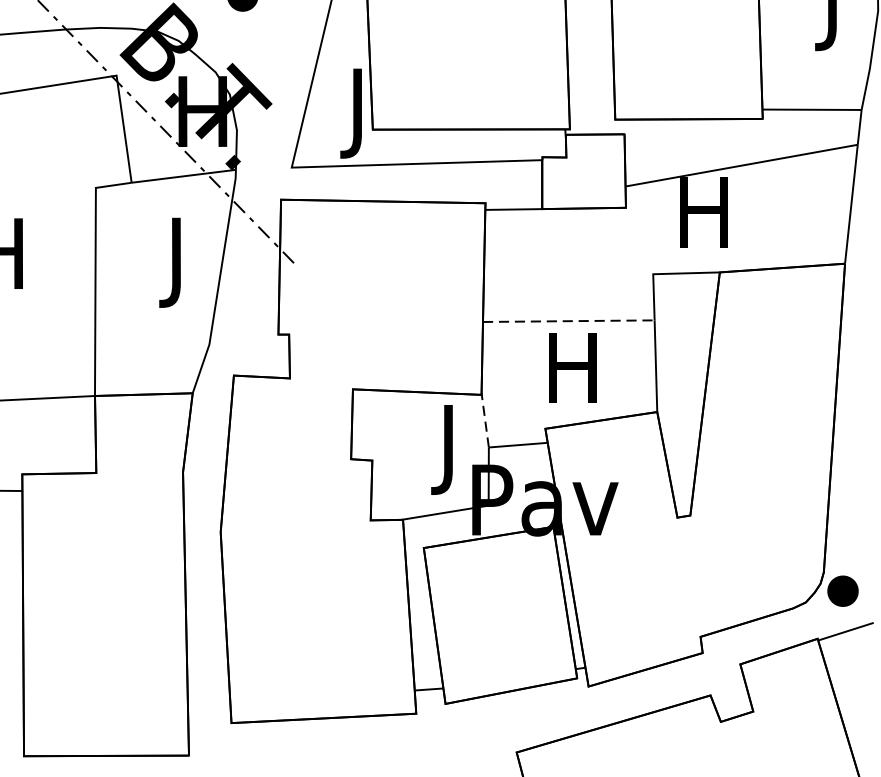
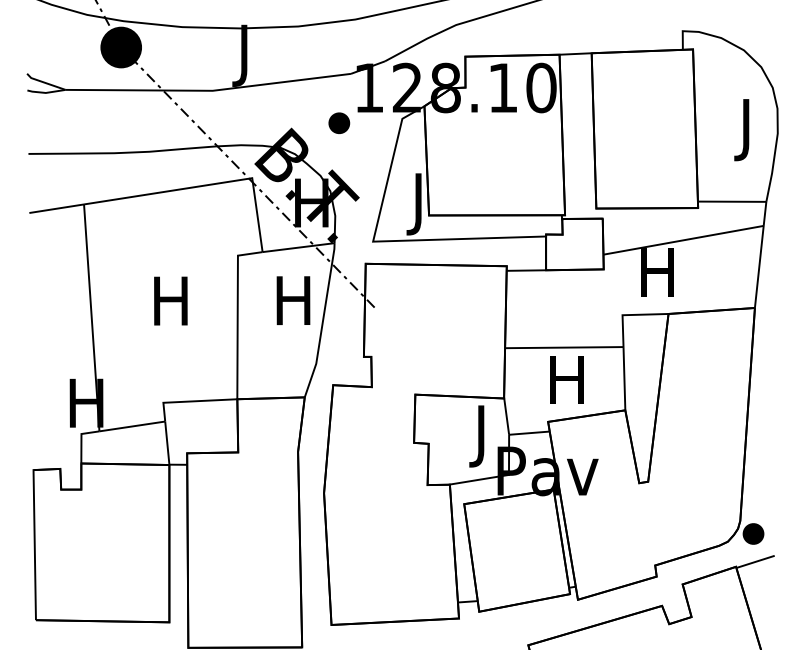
text: (176, 263) -> (293, 307), J -> H
line: (569, 321) -> (564, 347), dashed -> solid
line: (485, 420) -> (506, 416), dashed -> solid

